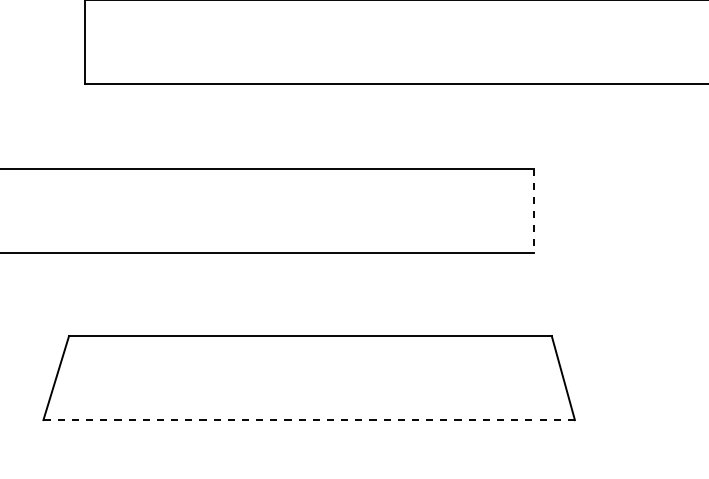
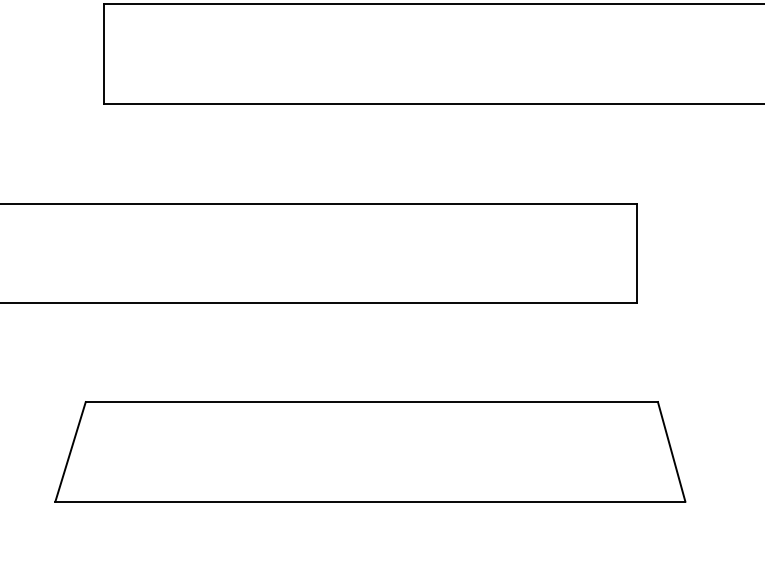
line: (534, 211) -> (637, 254), dashed -> solid
line: (309, 420) -> (370, 502), dashed -> solid

